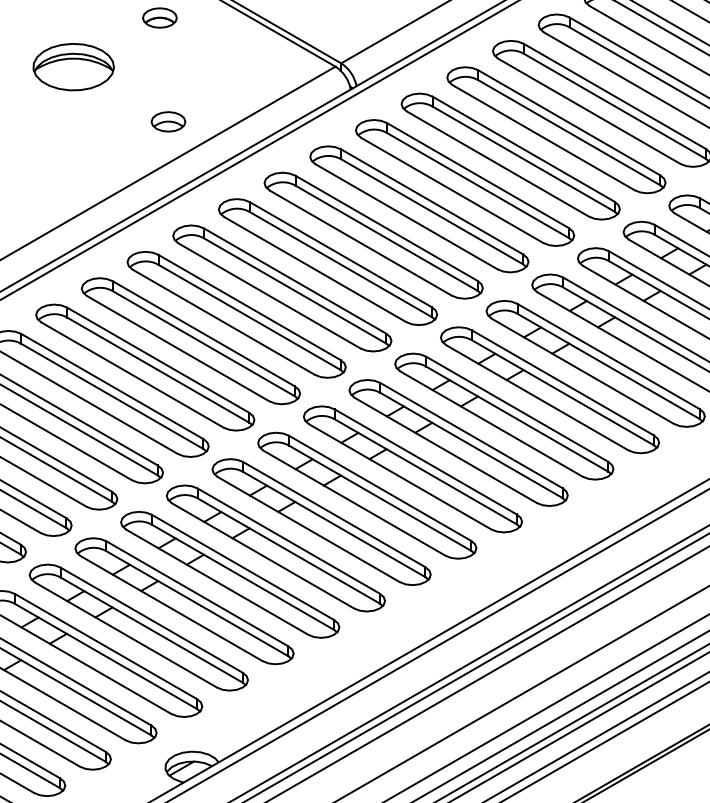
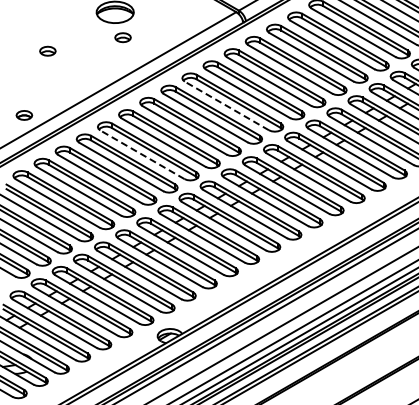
part: (167, 121) -> (122, 37), moved
line: (314, 268) -> (226, 105), solid -> dashed
line: (132, 374) -> (142, 154), solid -> dashed

